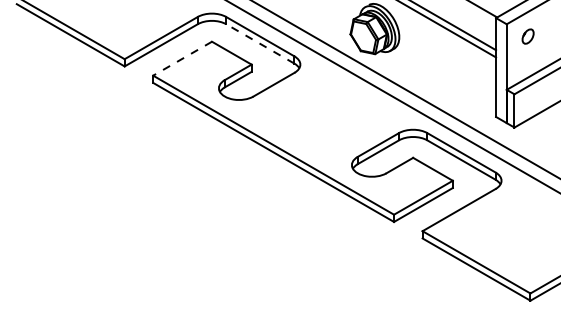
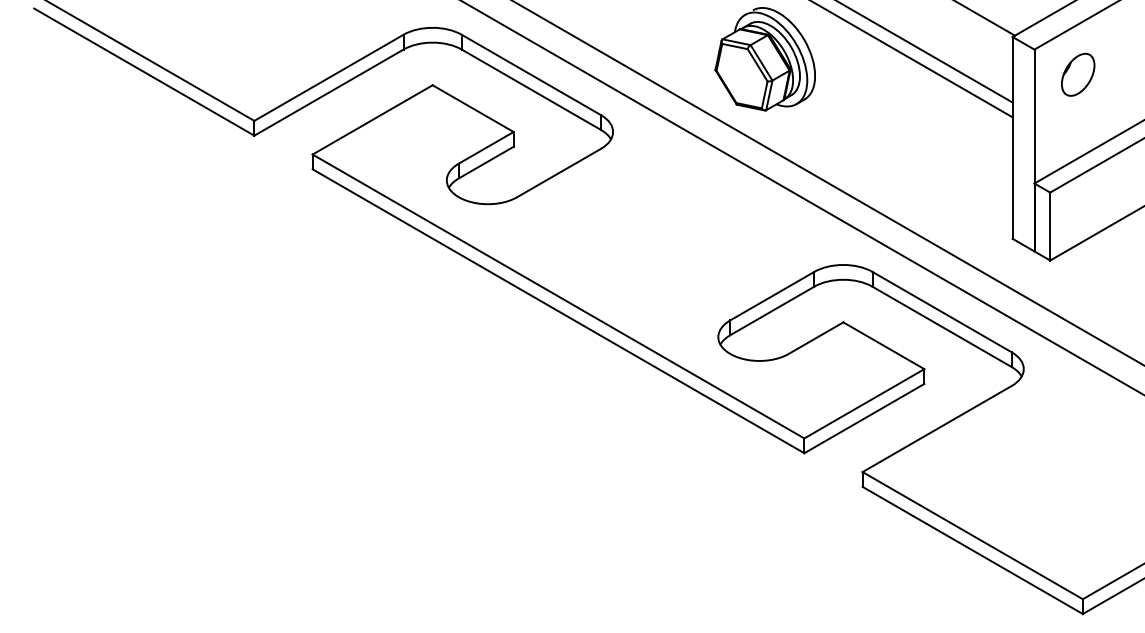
part: (527, 36) -> (1076, 74), size x1.43
line: (259, 43) -> (529, 88), dashed -> solid
line: (182, 58) -> (372, 119), dashed -> solid

